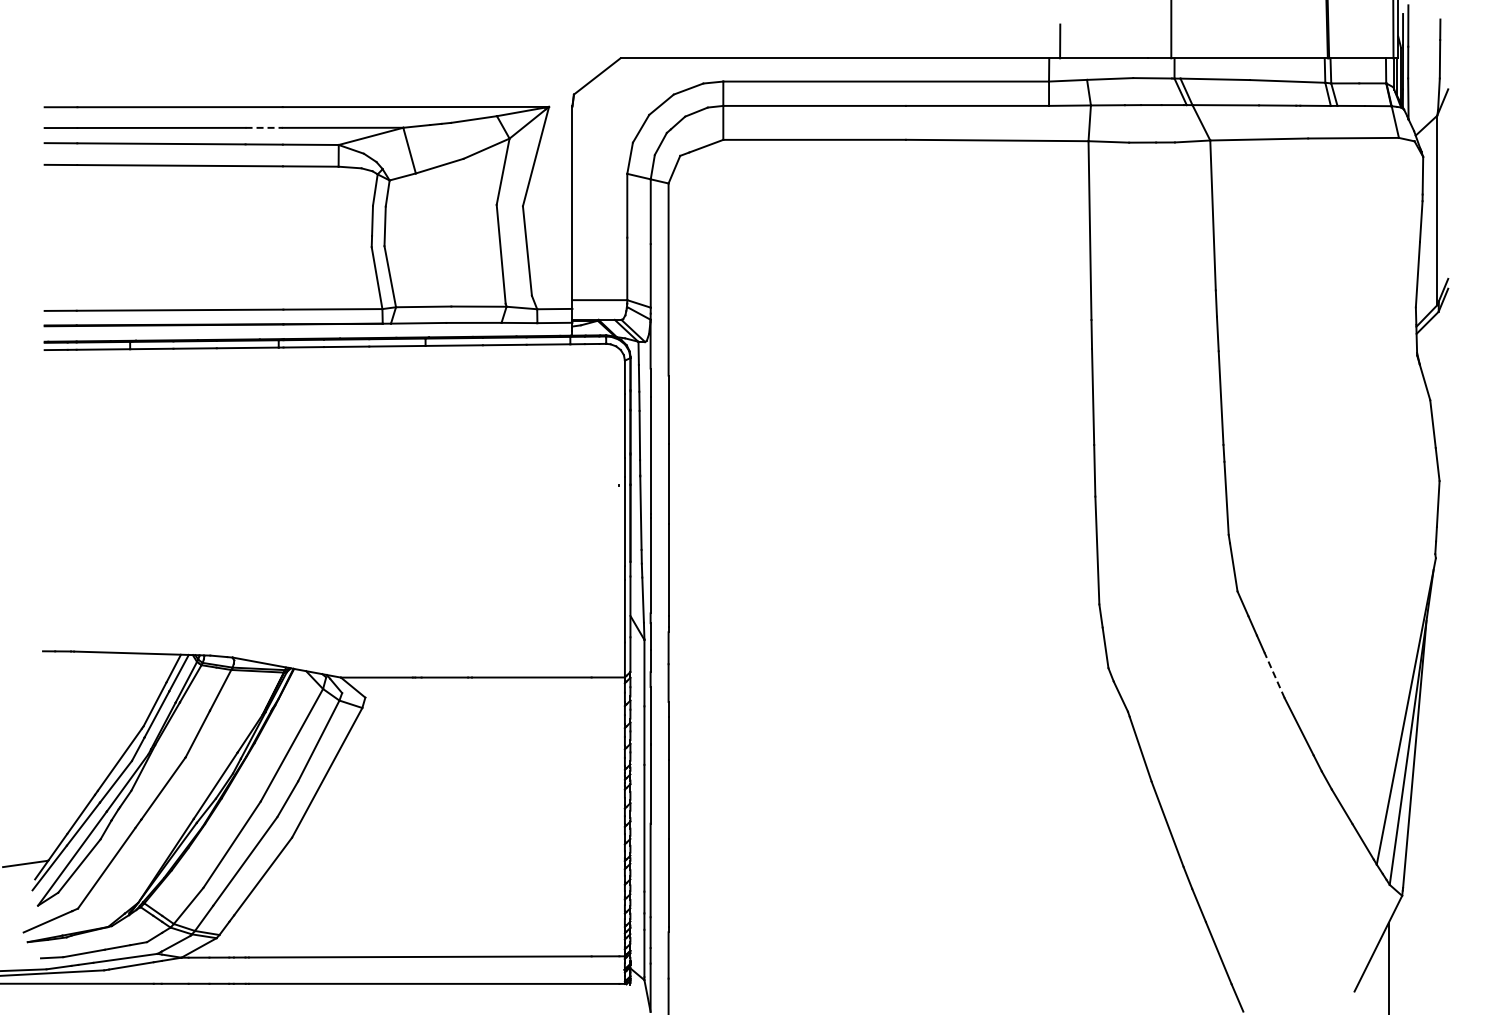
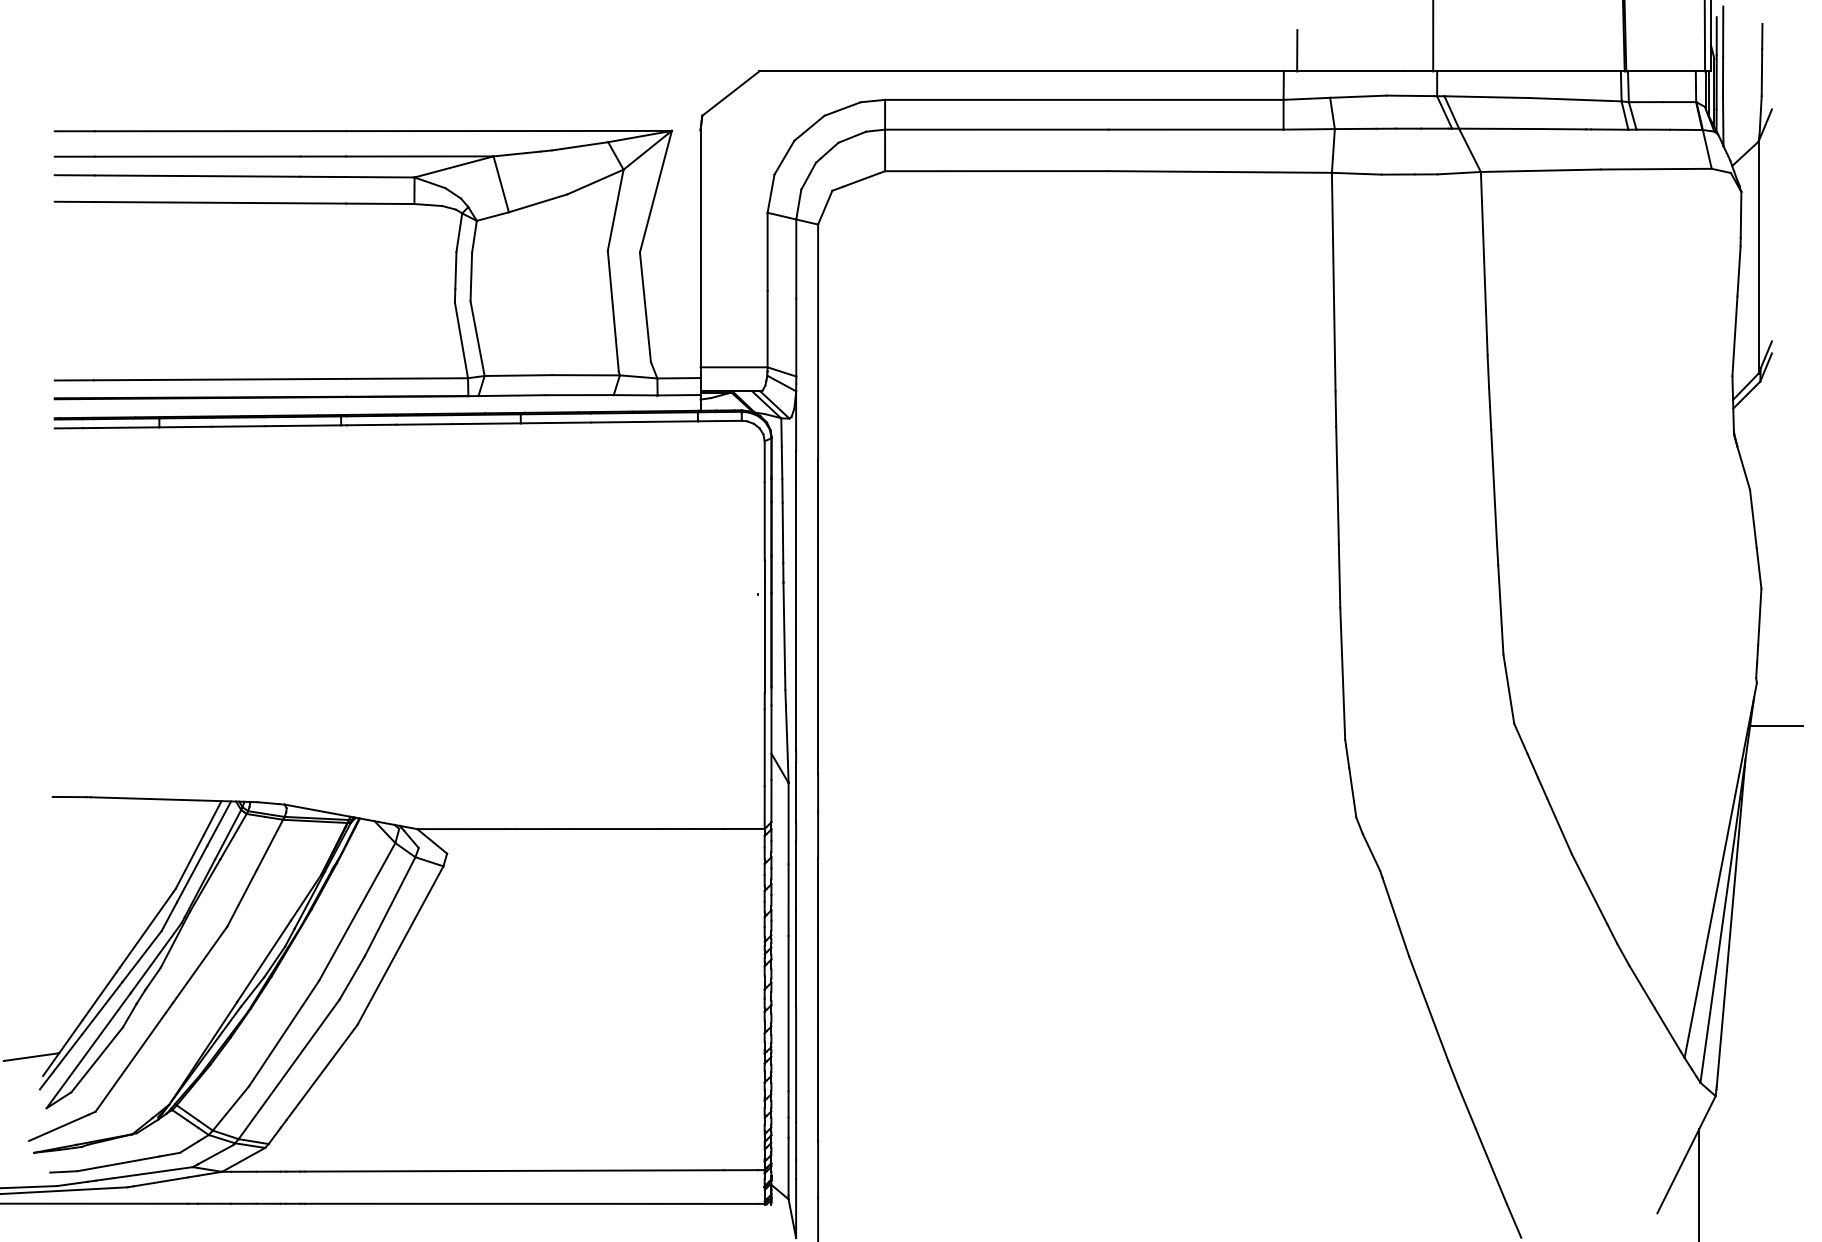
line: (264, 127) -> (323, 156), dashed -> solid
line: (1451, 593) -> (1776, 726), added
line: (1274, 674) -> (1559, 825), dashed -> solid

